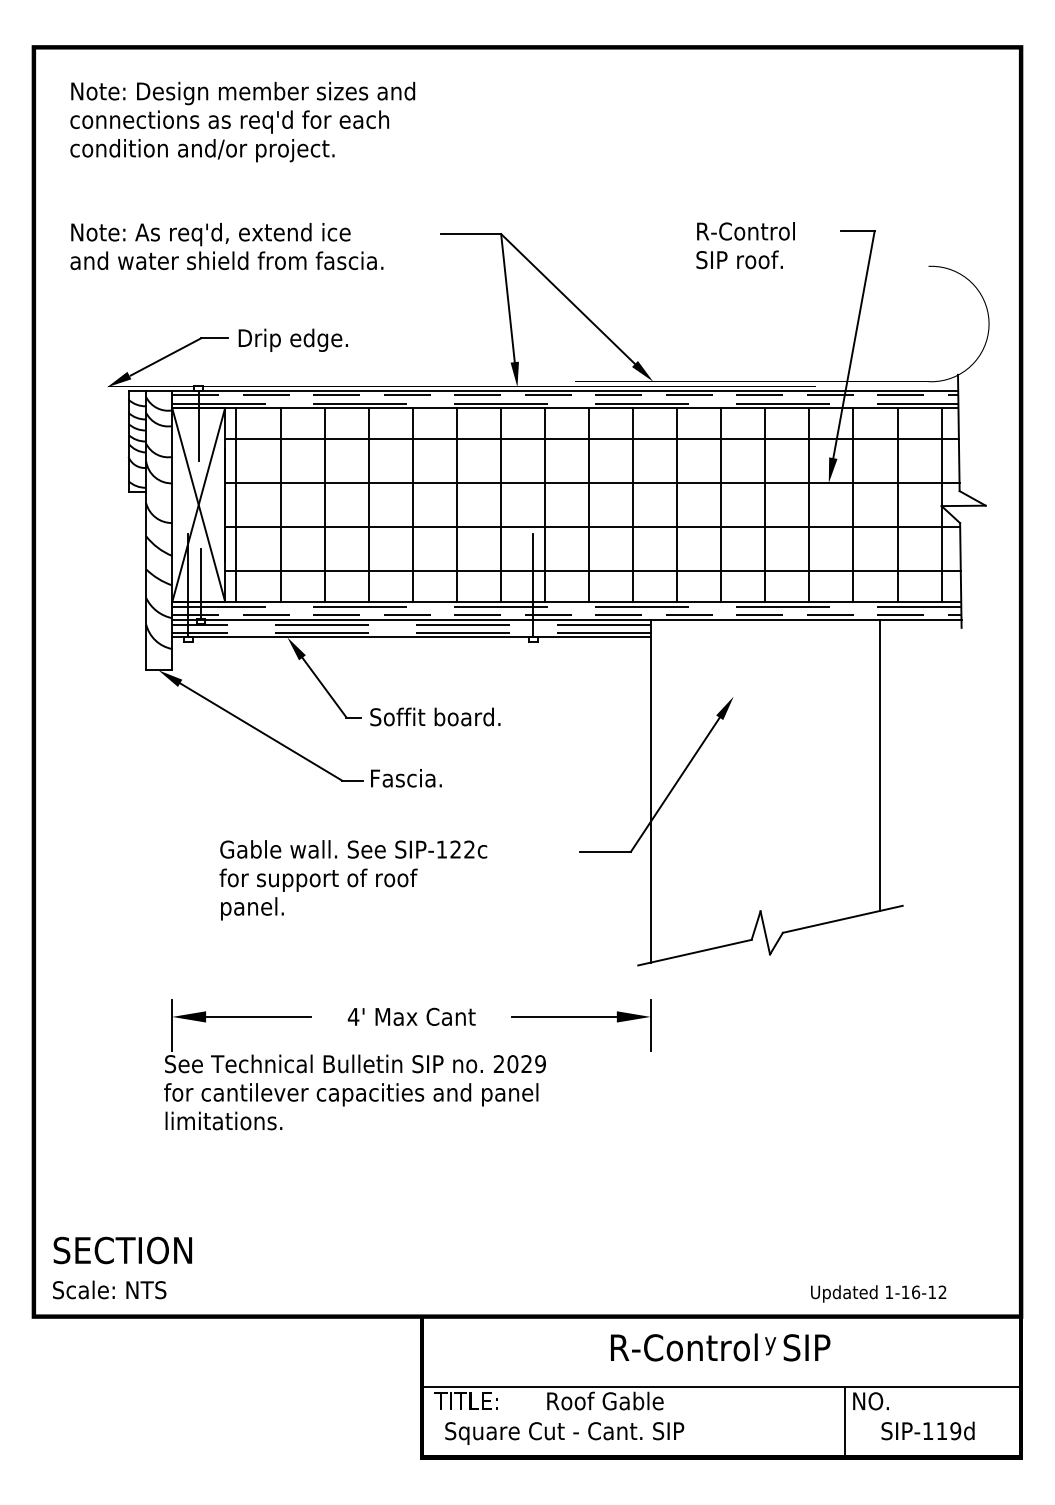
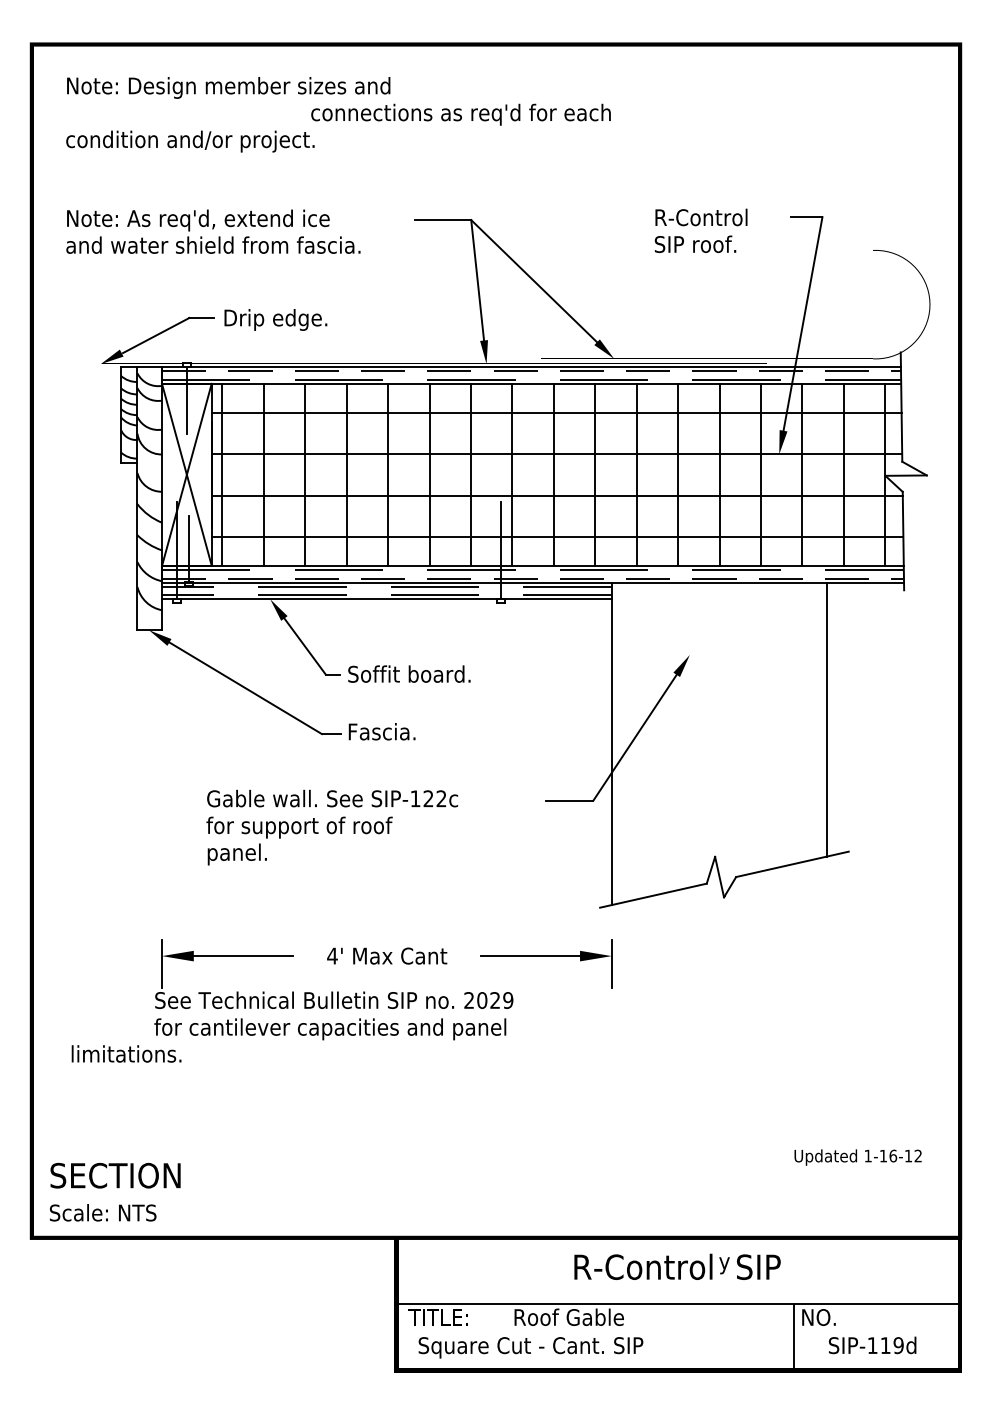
text: (229, 121) -> (460, 114), moved
text: (223, 1120) -> (126, 1053), moved
text: (877, 1293) -> (857, 1157), moved

